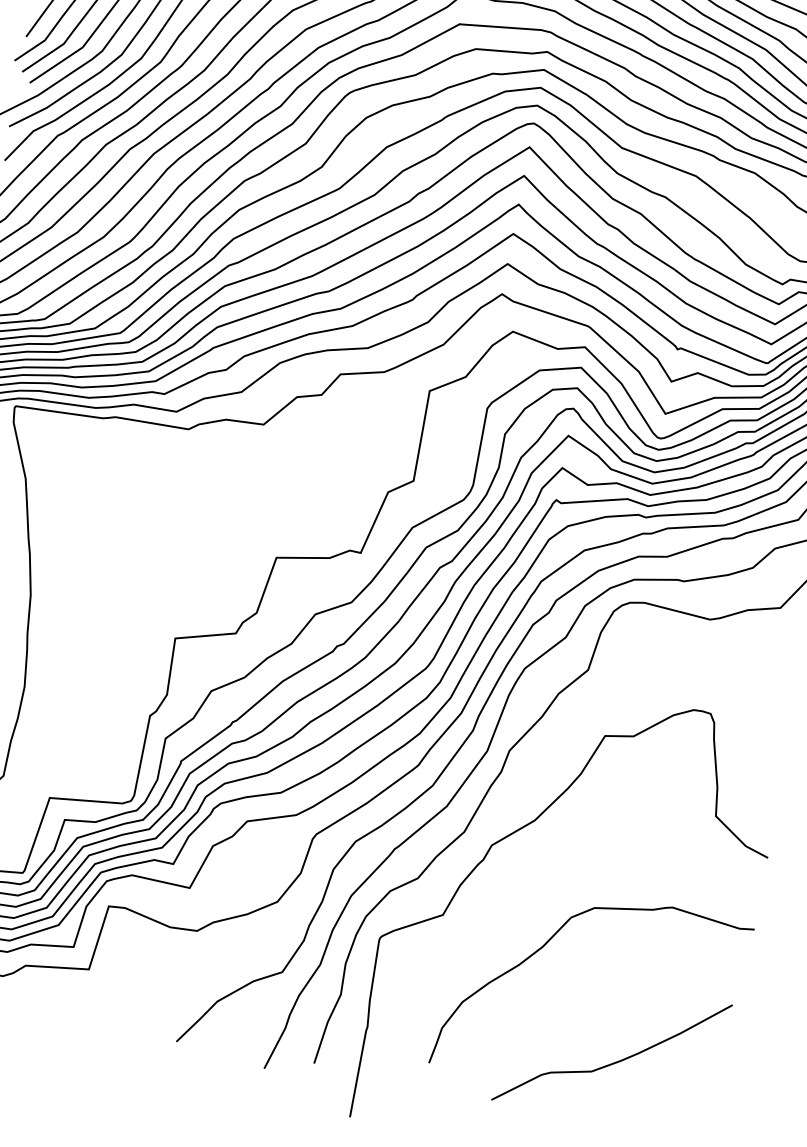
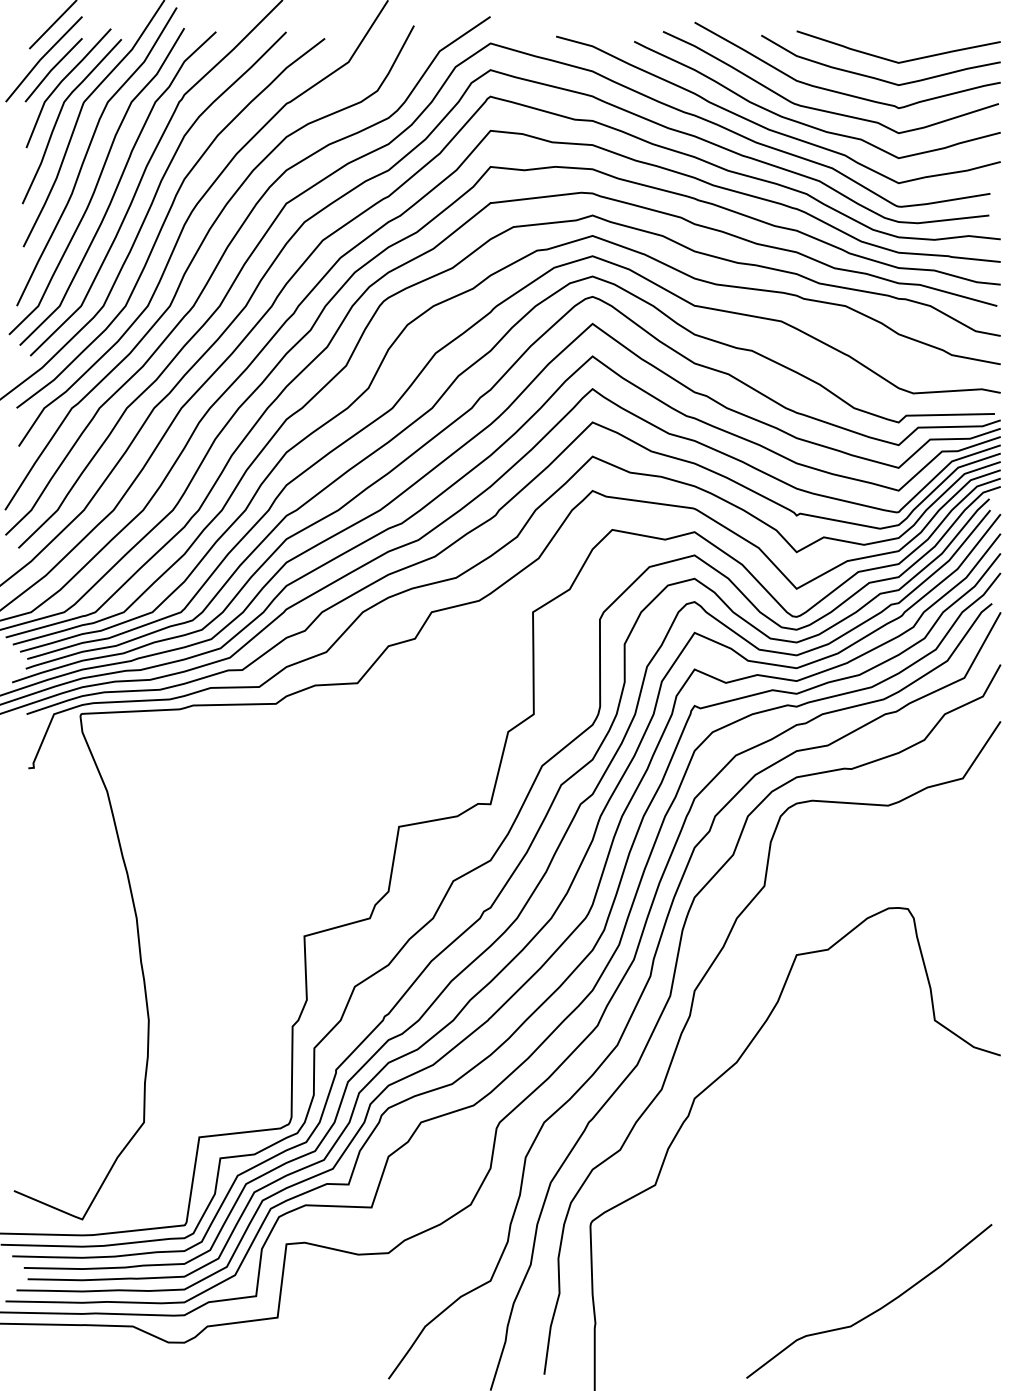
curve: (544, 946) -> (773, 1198), removed

